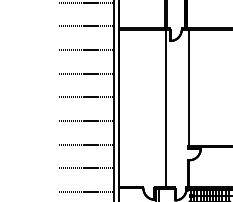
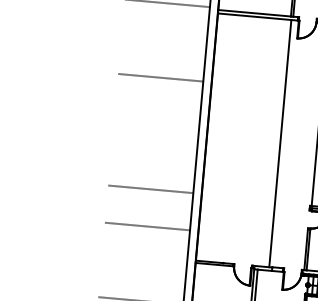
line: (86, 49) -> (164, 40), removed
line: (86, 97) -> (157, 115), removed
line: (86, 120) -> (154, 151), removed
line: (86, 191) -> (144, 263), removed

